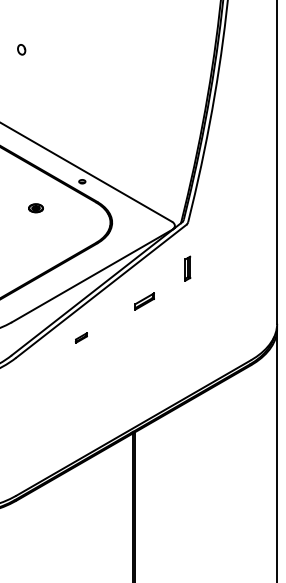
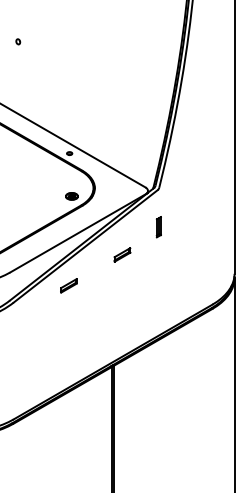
part: (21, 49) -> (18, 41), size x0.62
part: (35, 208) -> (71, 196), moved
part: (81, 337) -> (68, 285), size x1.67

